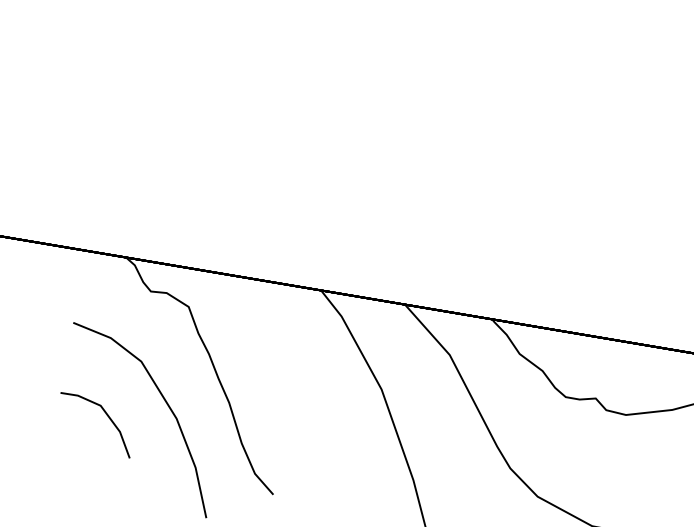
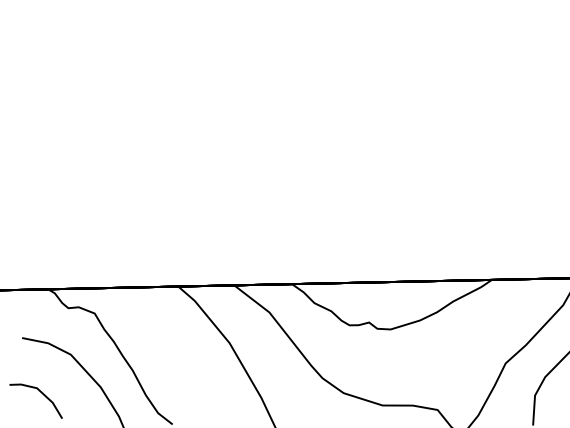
line: (105, 414) -> (41, 393), moved

